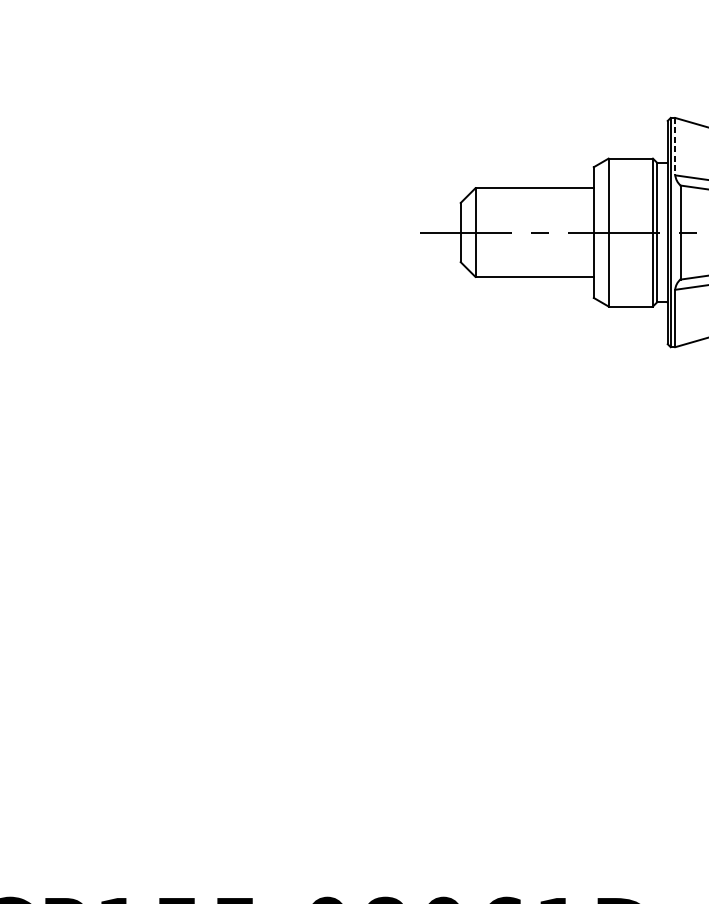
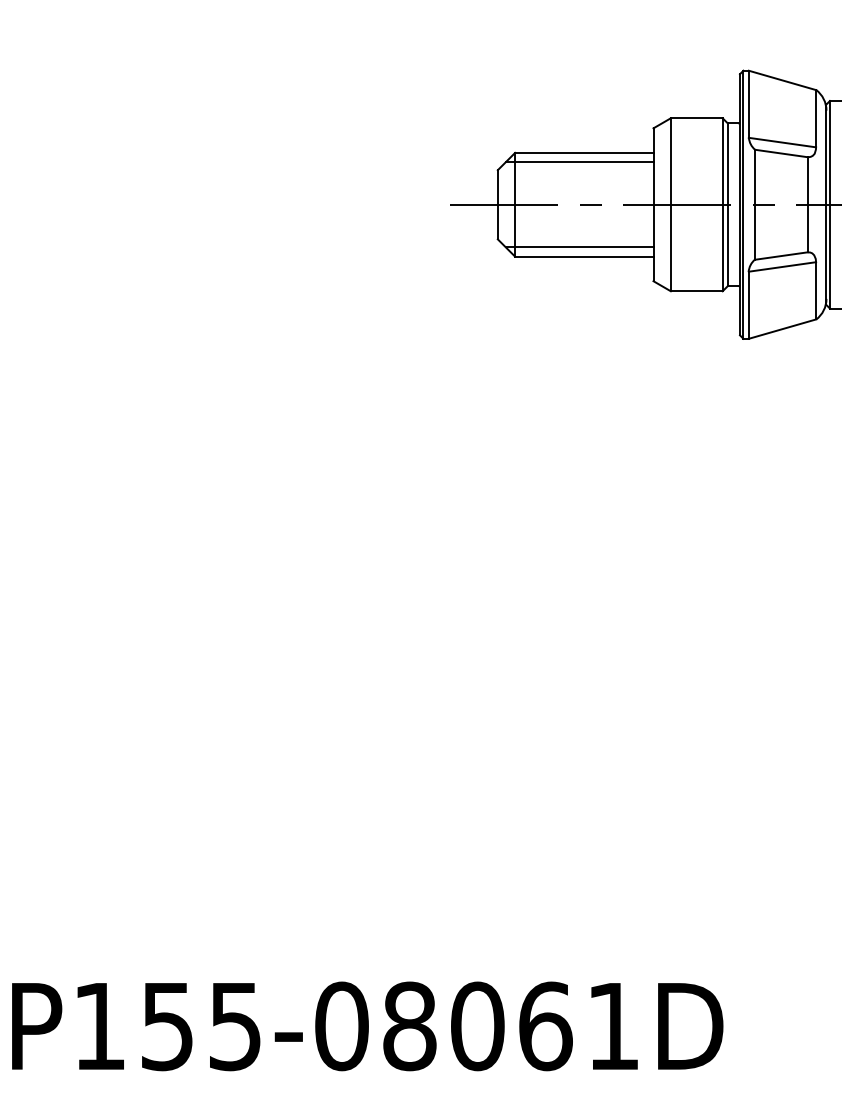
line: (675, 146) -> (748, 104), dashed -> solid
line: (530, 196) -> (579, 162), added
line: (530, 269) -> (579, 247), added

